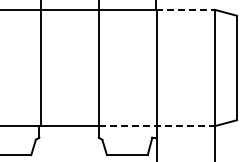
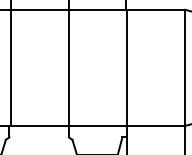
line: (185, 9) -> (155, 9), dashed -> solid
line: (157, 126) -> (127, 126), dashed -> solid

